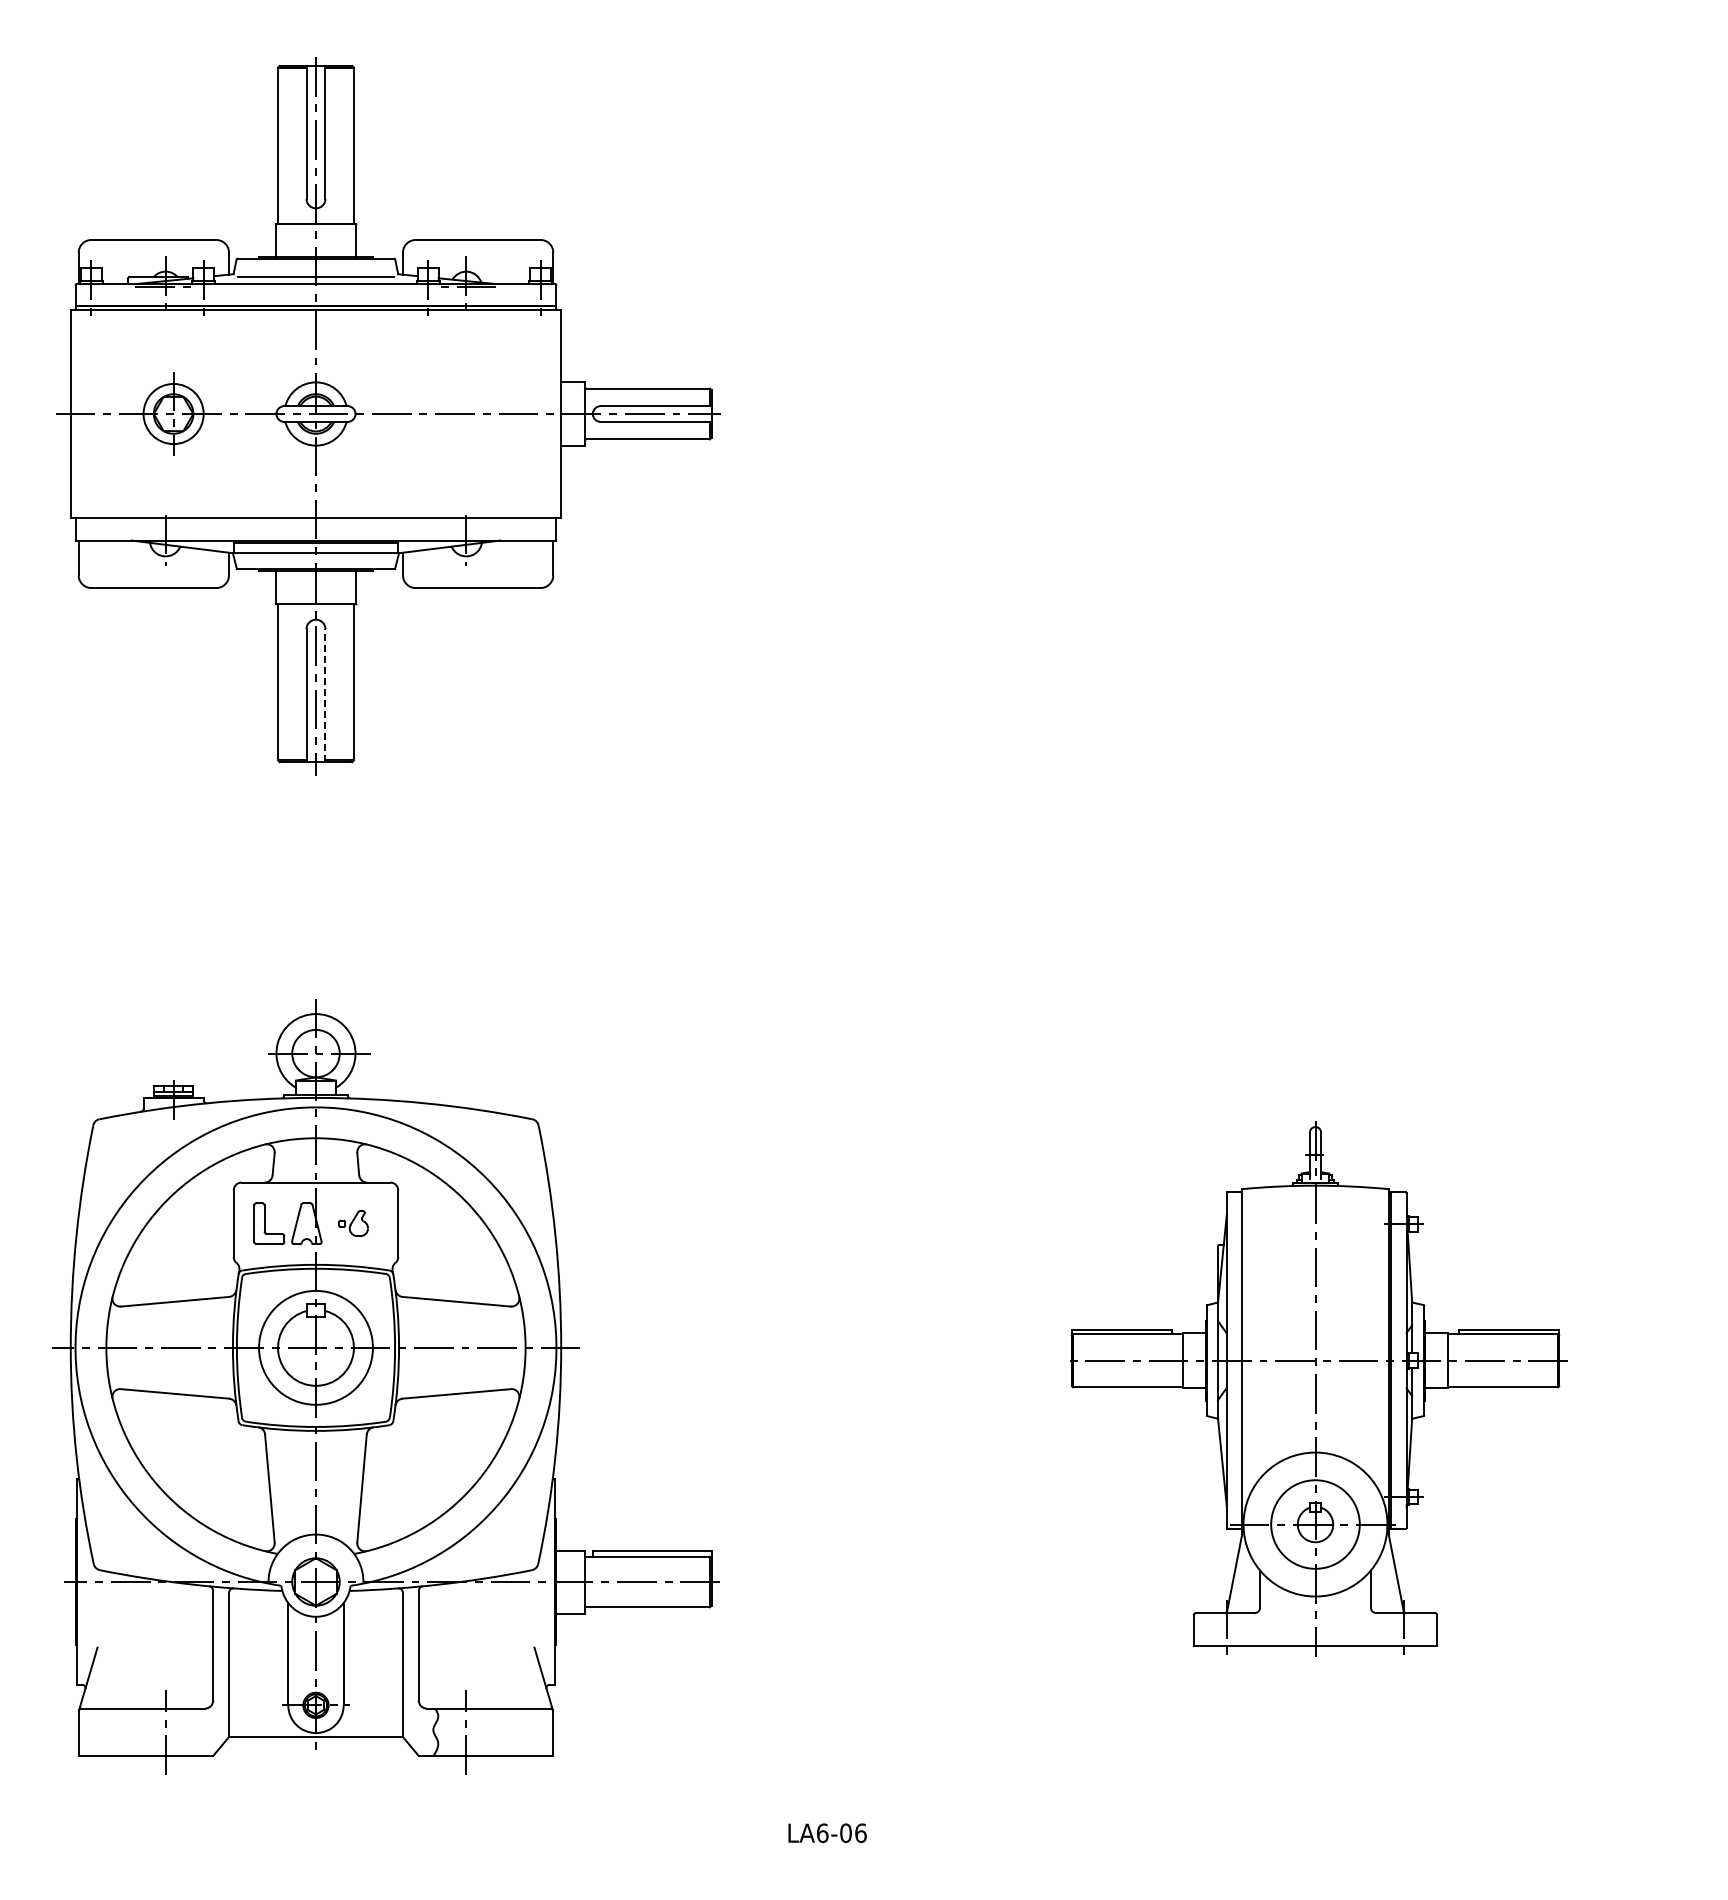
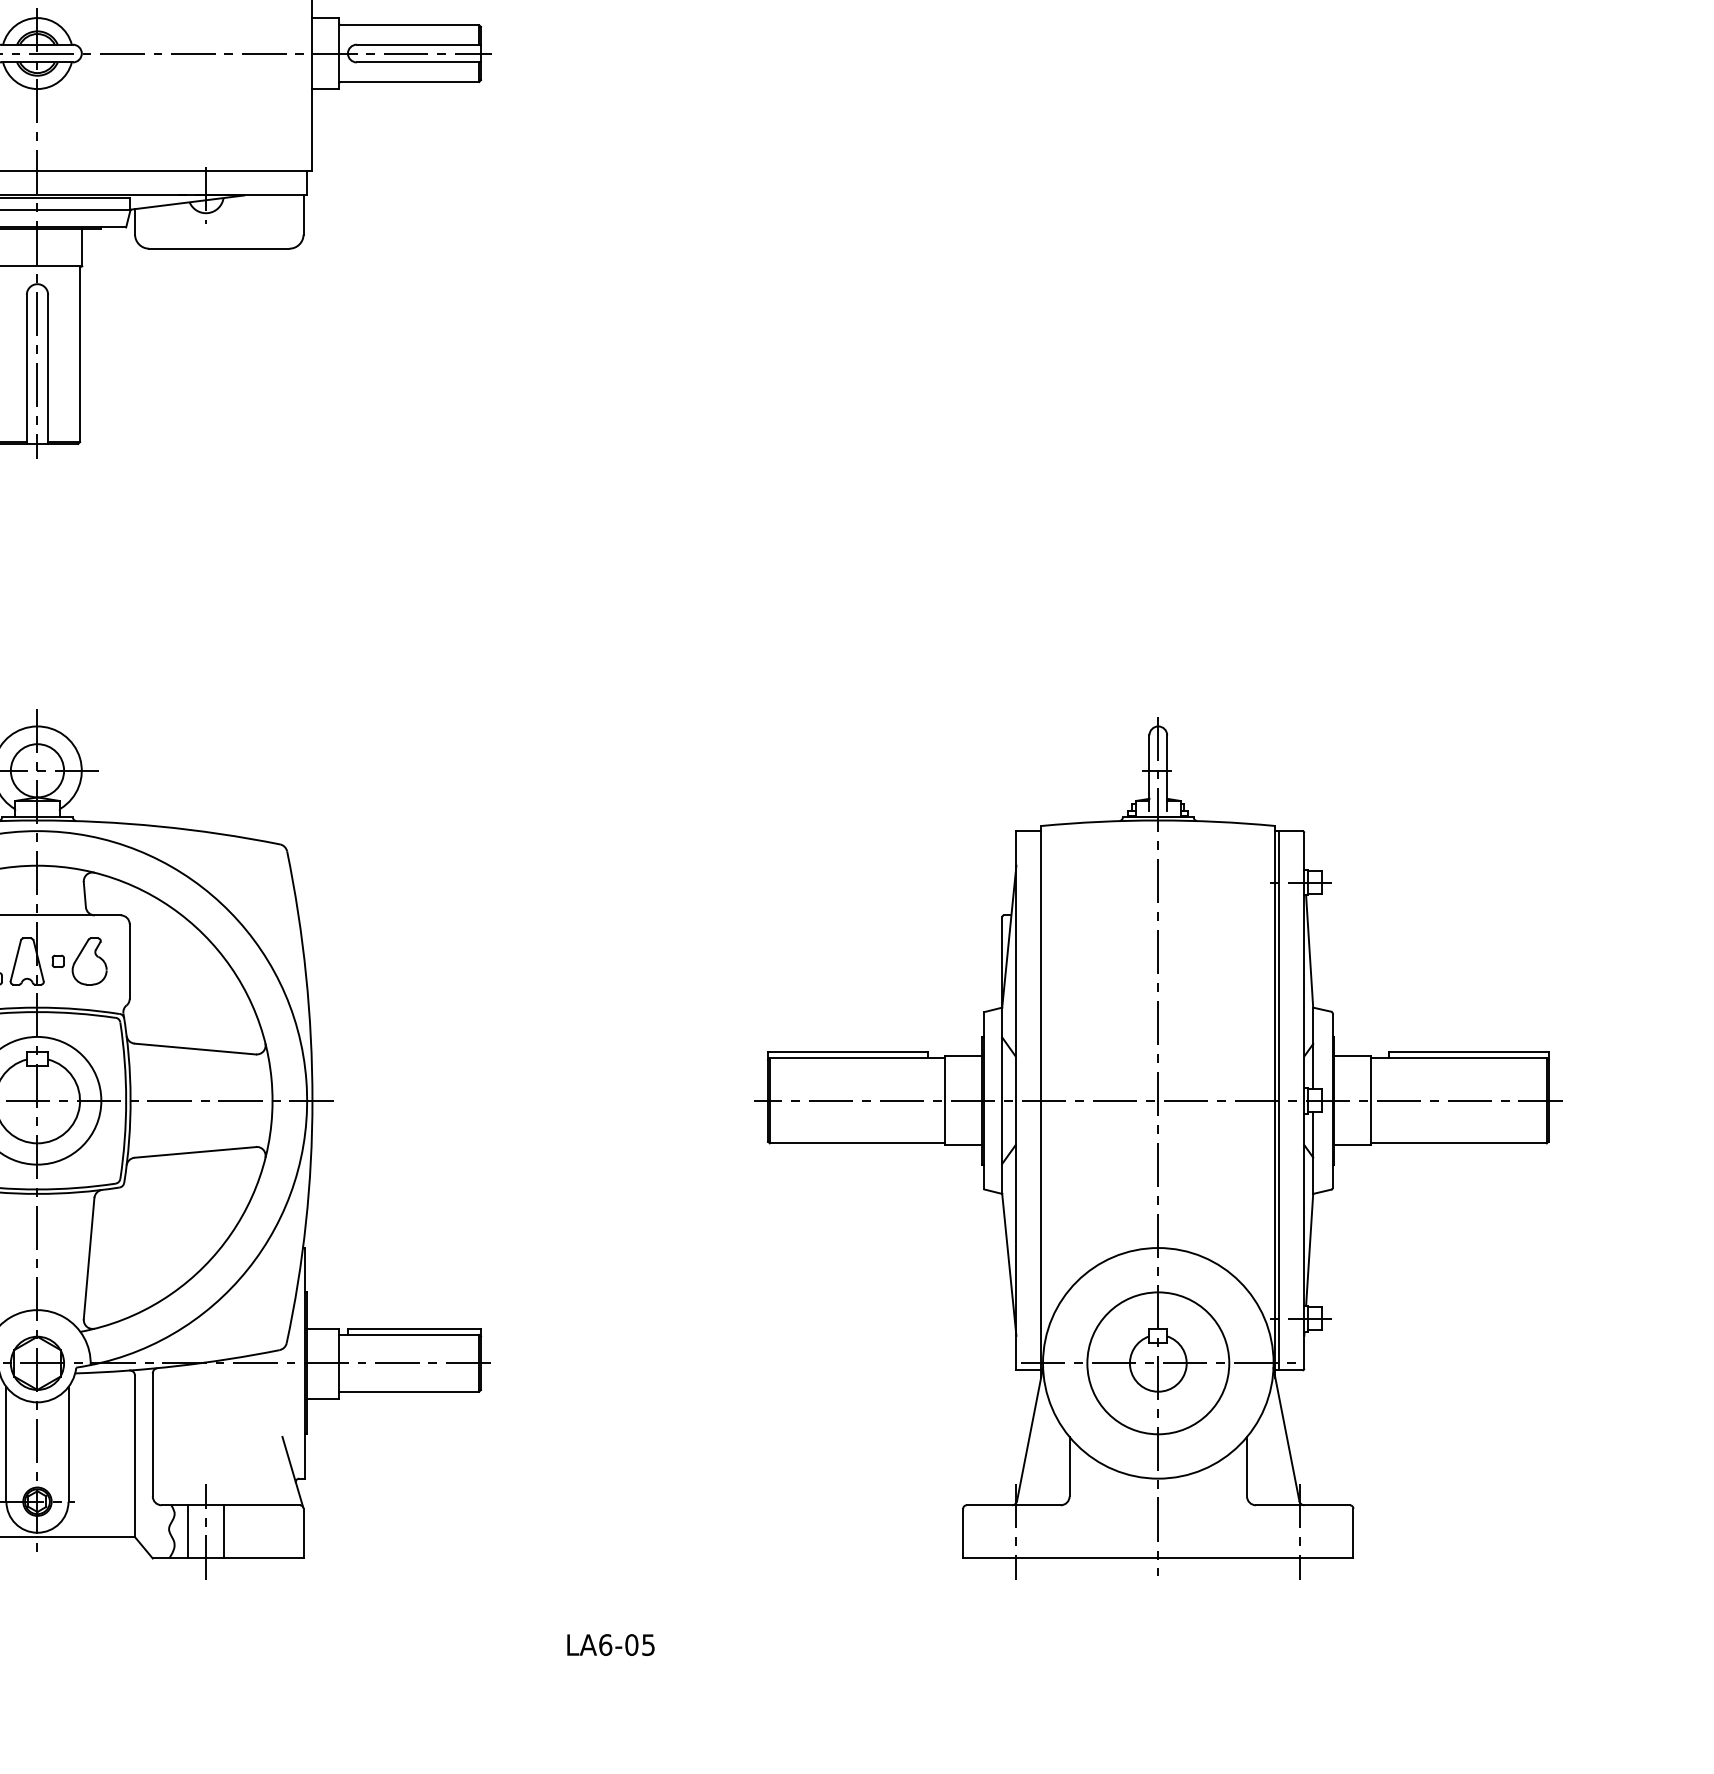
line: (325, 695) -> (48, 369), dashed -> solid
part: (353, 1223) -> (79, 961), size x1.67
part: (1315, 1390) -> (1158, 1148), size x1.43
line: (450, 1732) -> (188, 1532), added
line: (482, 1732) -> (224, 1532), added
text: (860, 1832) -> (648, 1644), LA6-06 -> LA6-05

